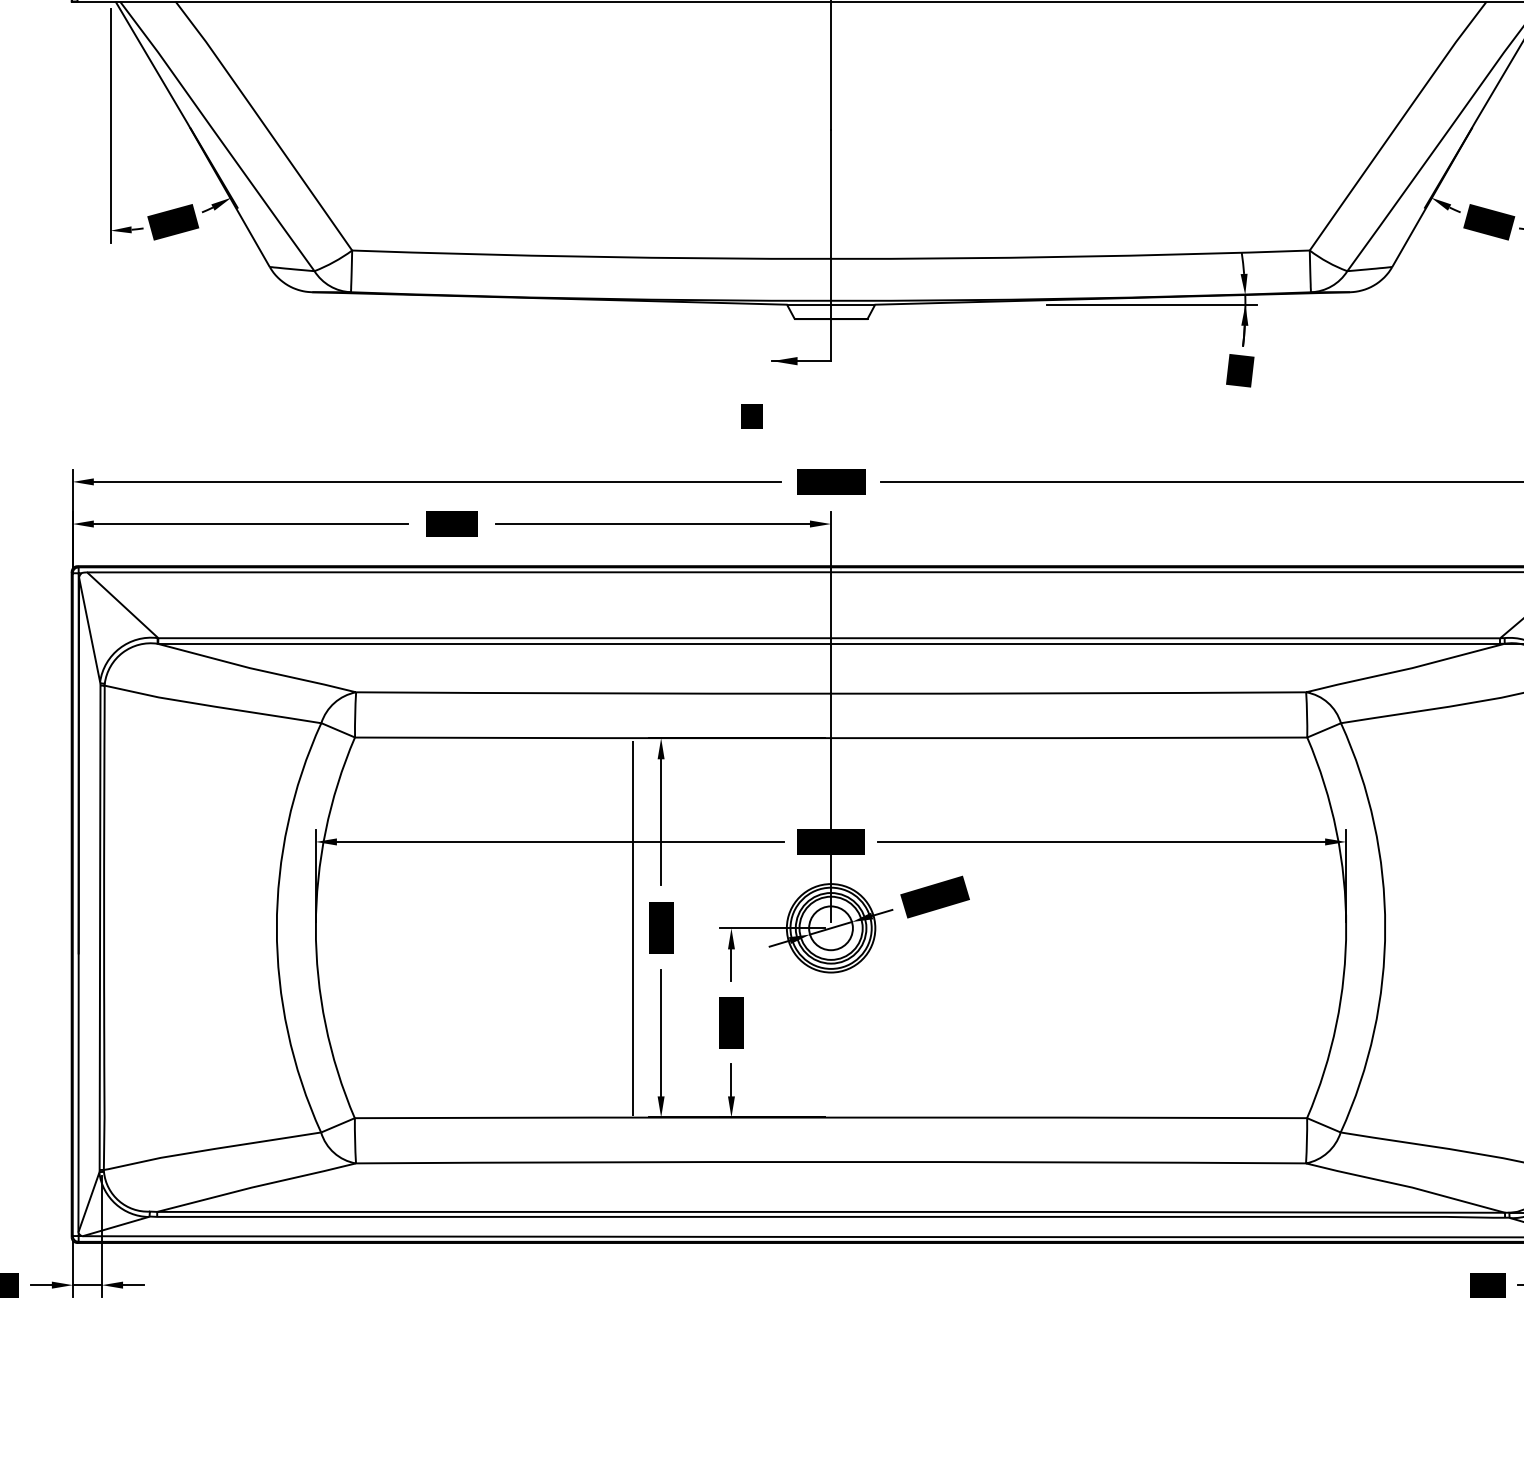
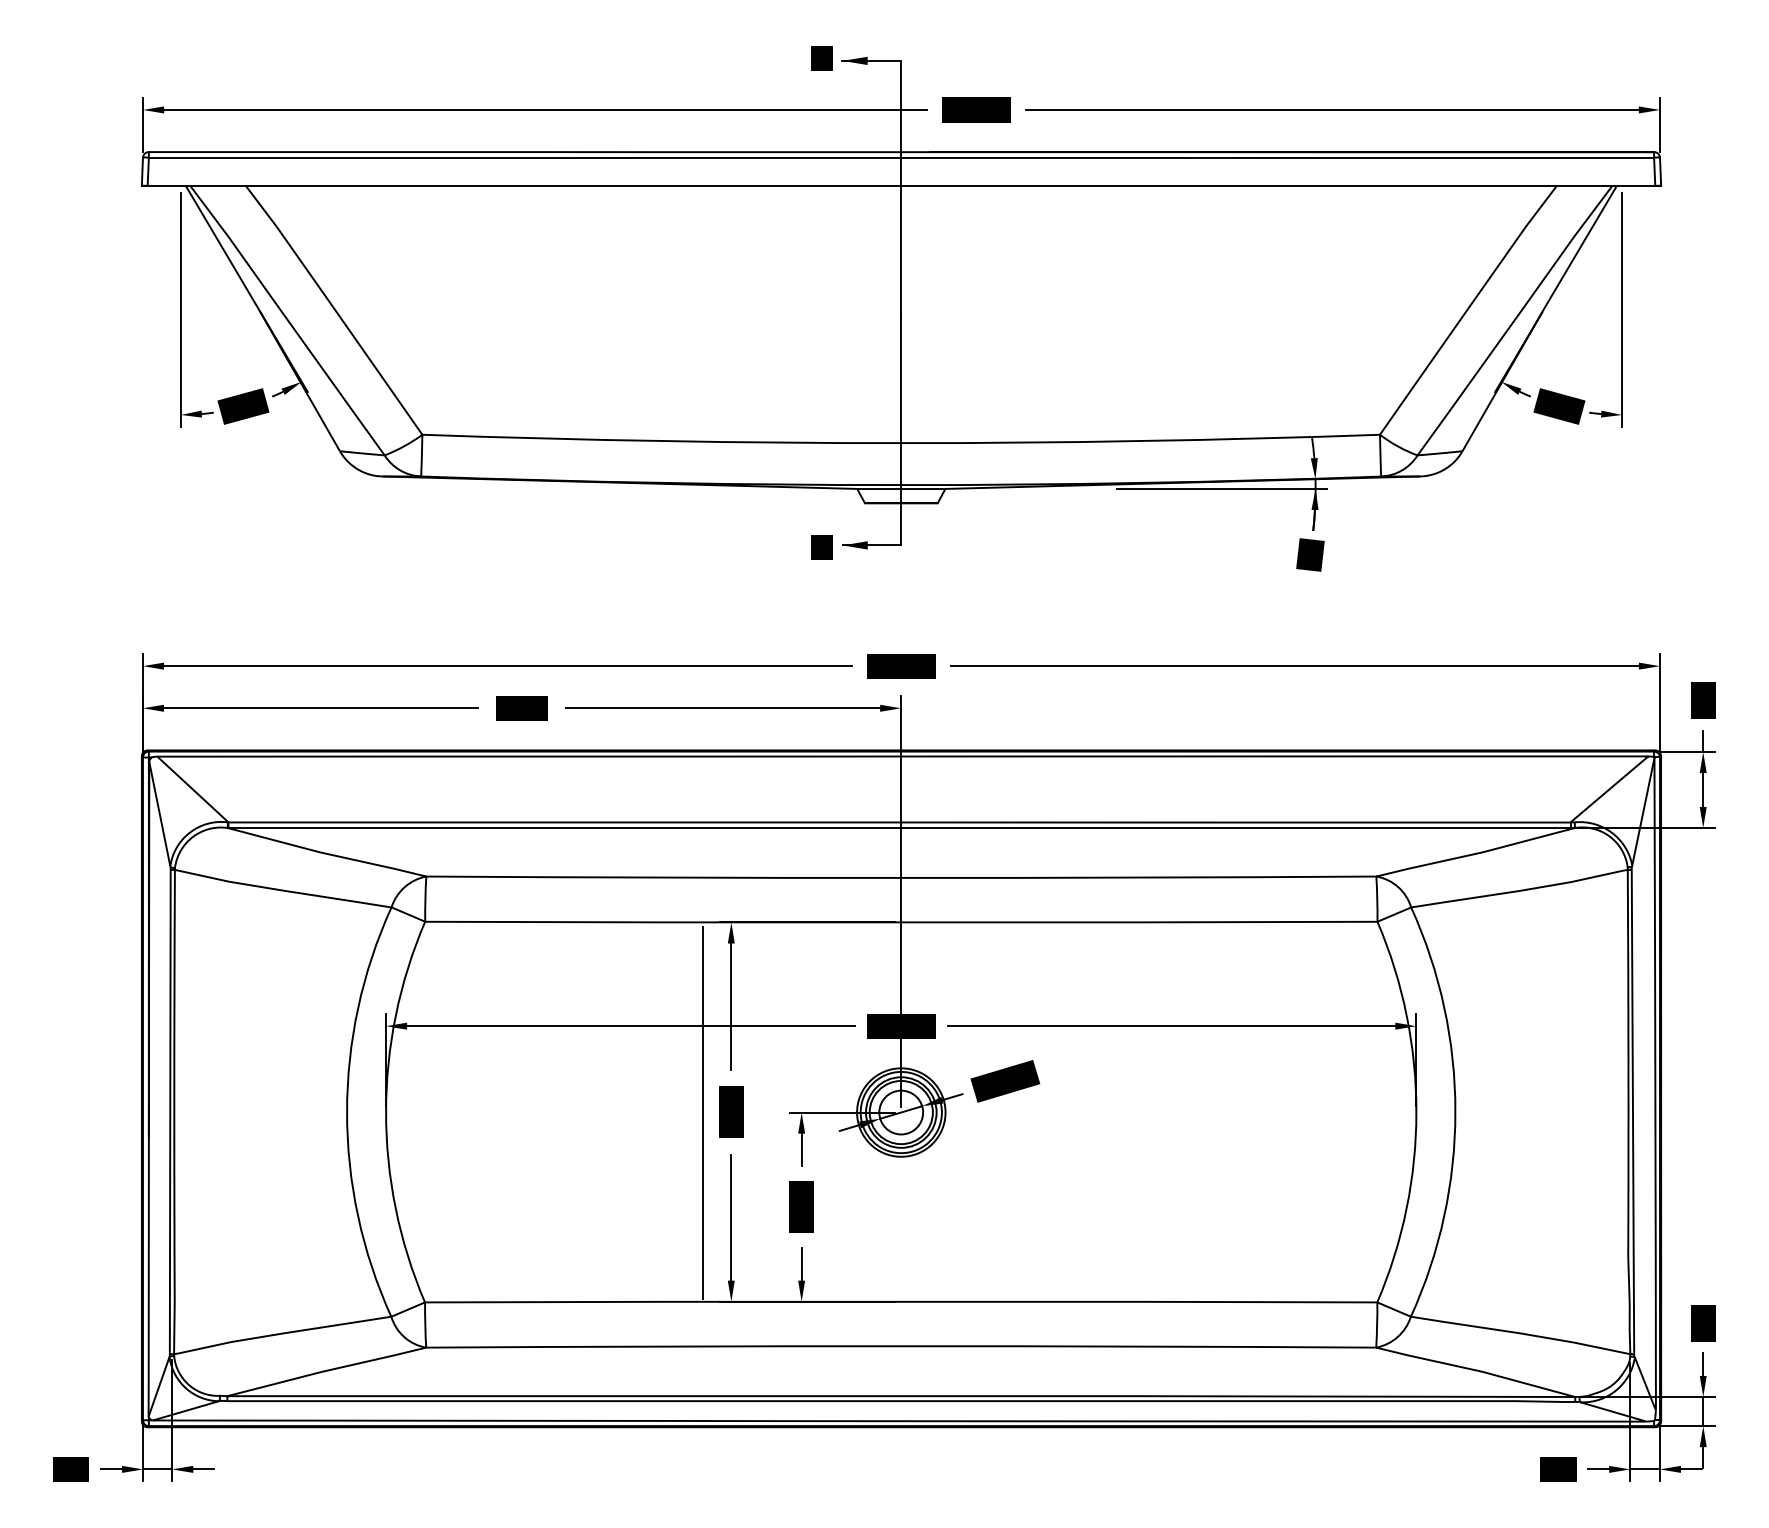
text: (751, 416) -> (821, 547), moved

